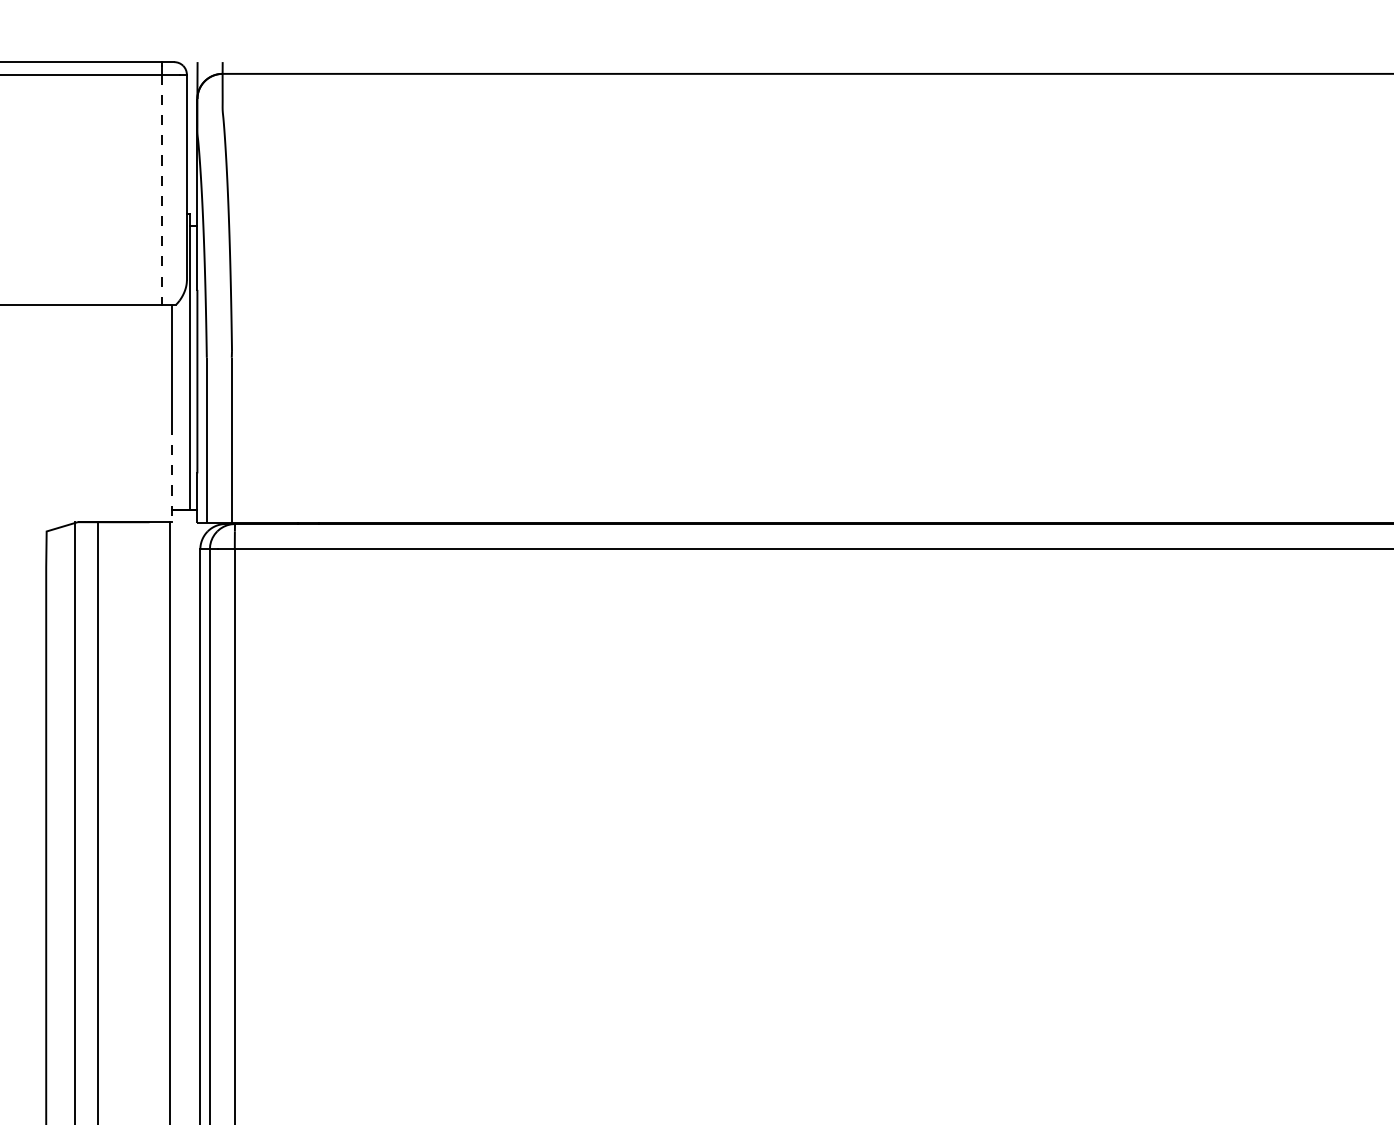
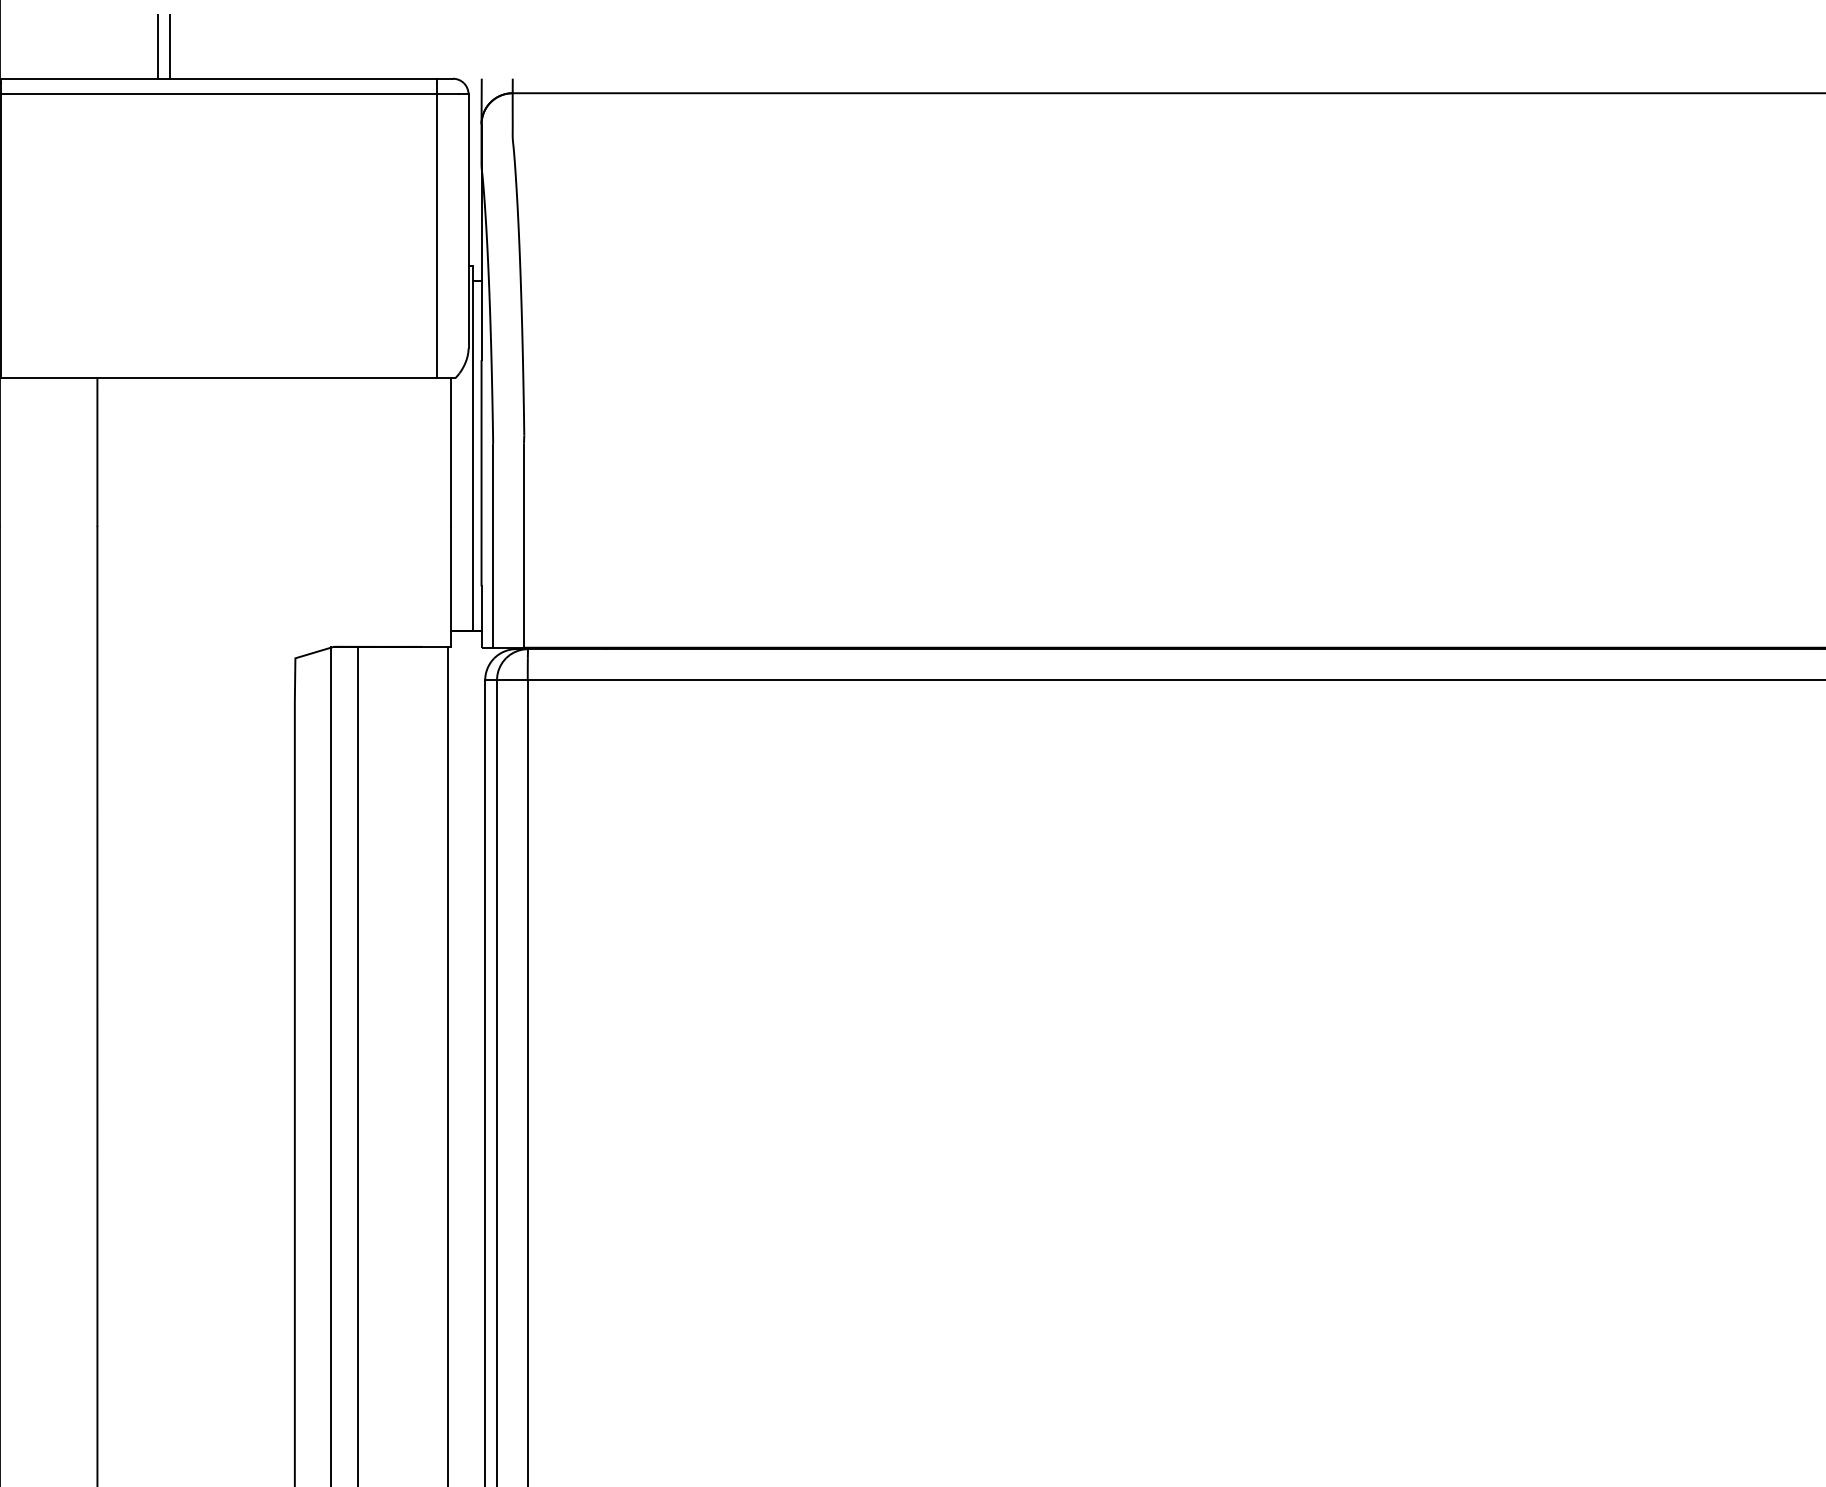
line: (161, 189) -> (437, 236), dashed -> solid
line: (172, 474) -> (450, 587), dashed -> solid

